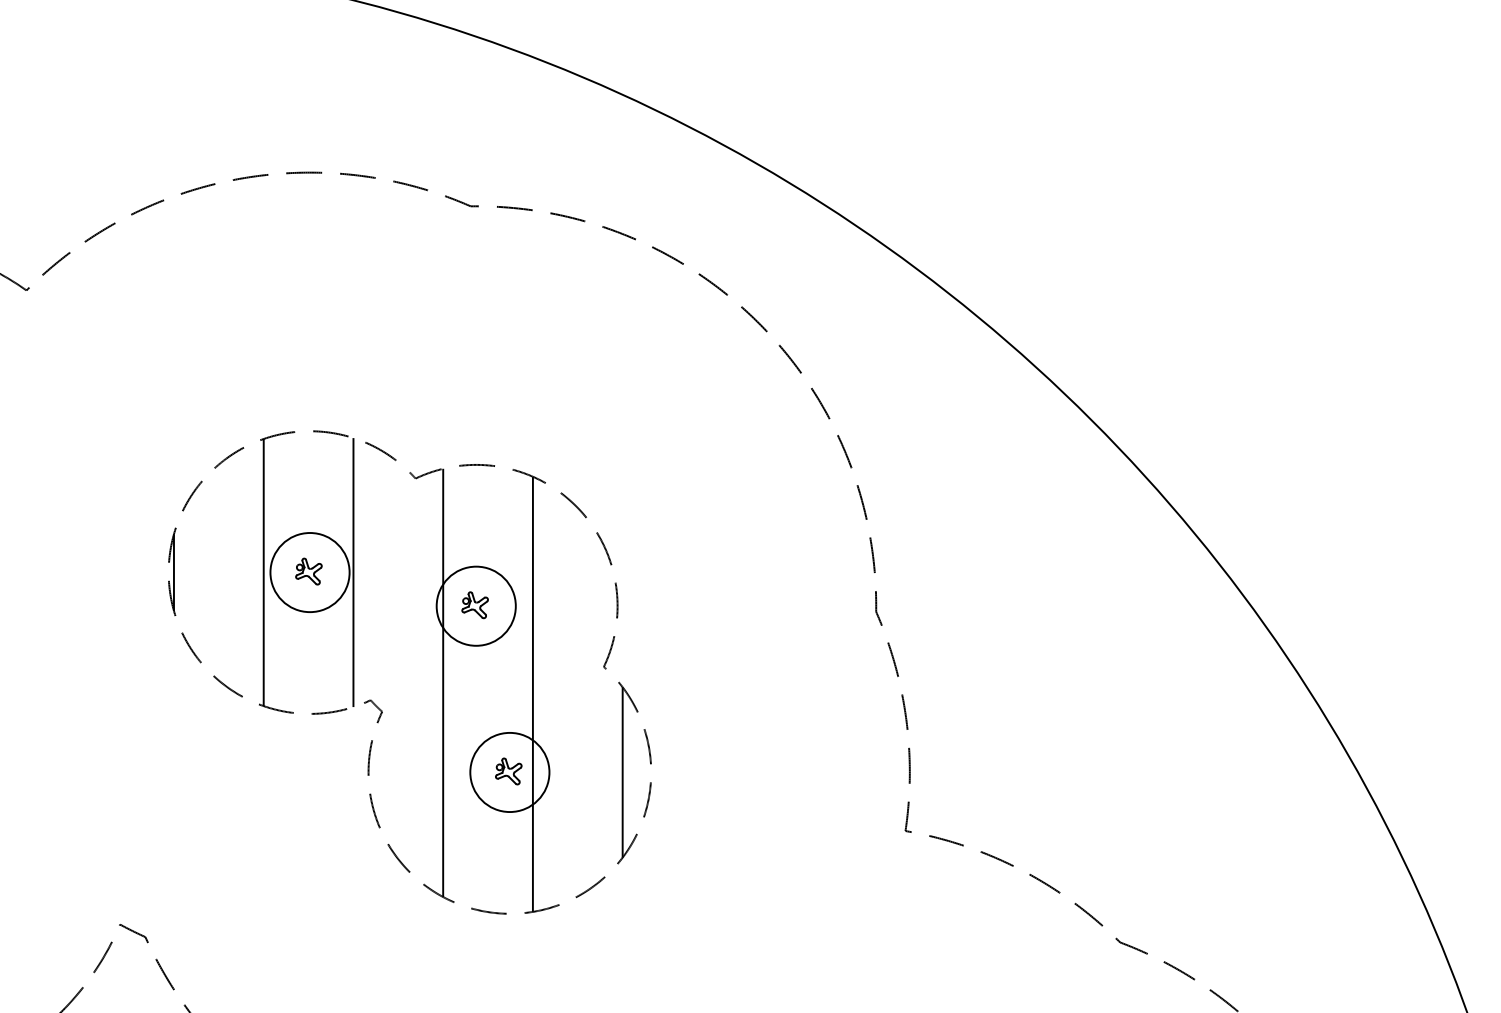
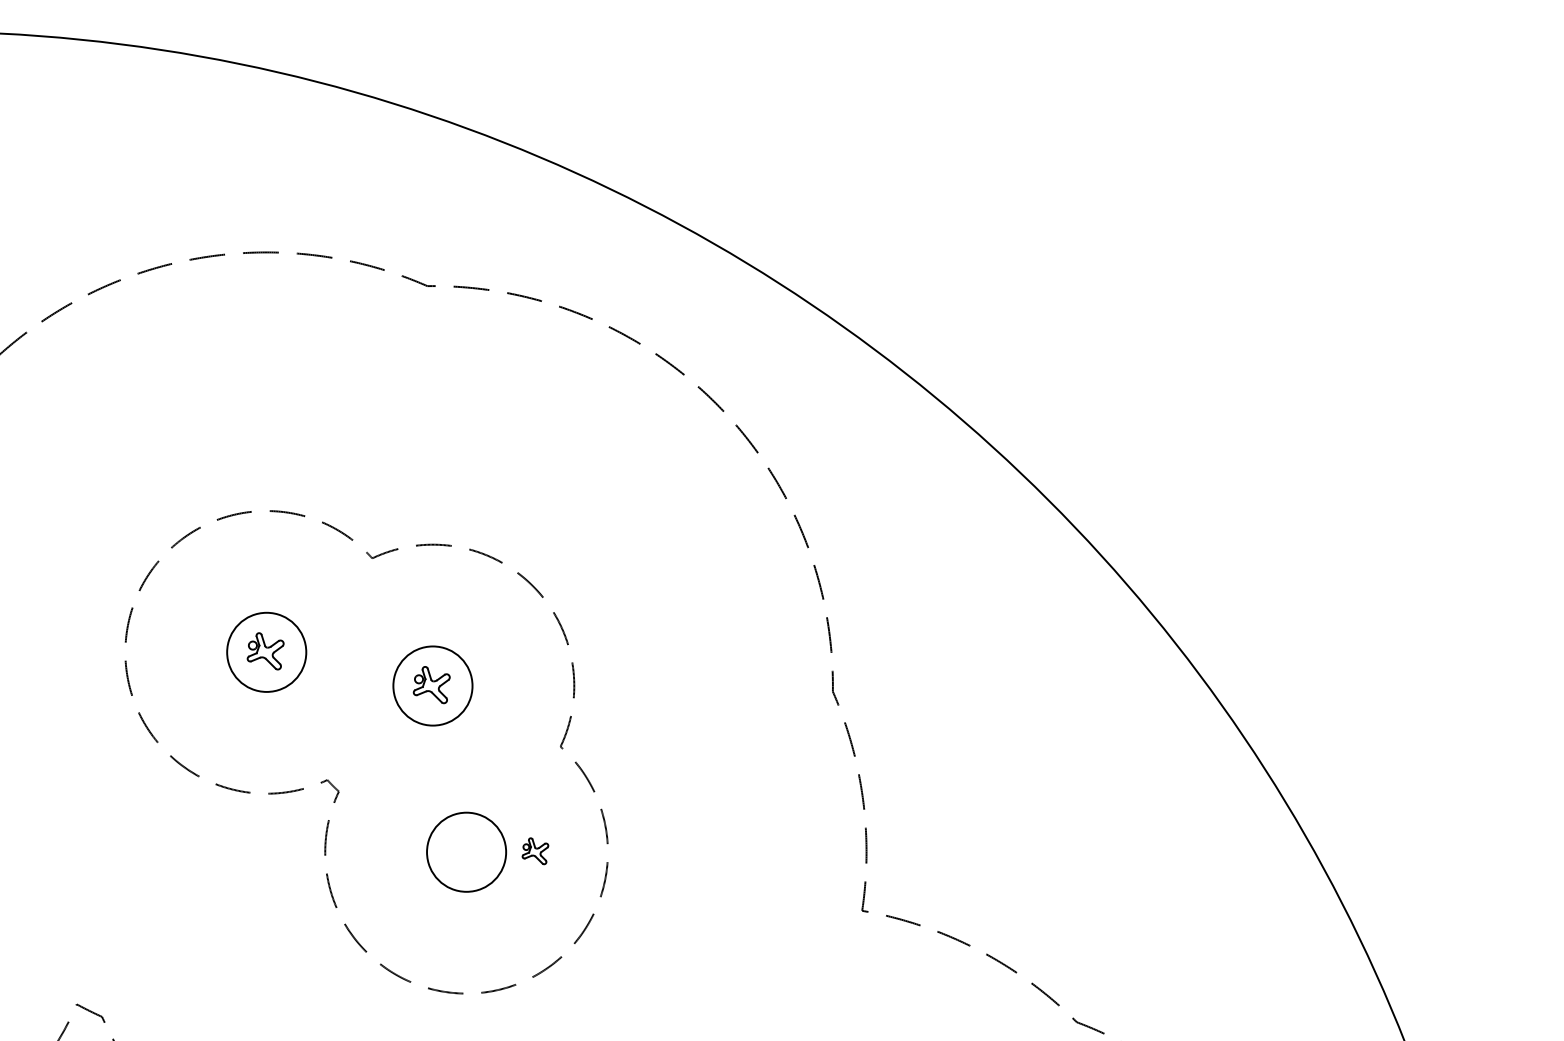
part: (308, 571) -> (265, 651), size x1.4
part: (474, 604) -> (431, 684), size x1.4
hatch: (397, 674) -> (354, 754), removed
part: (508, 771) -> (535, 851), moved

